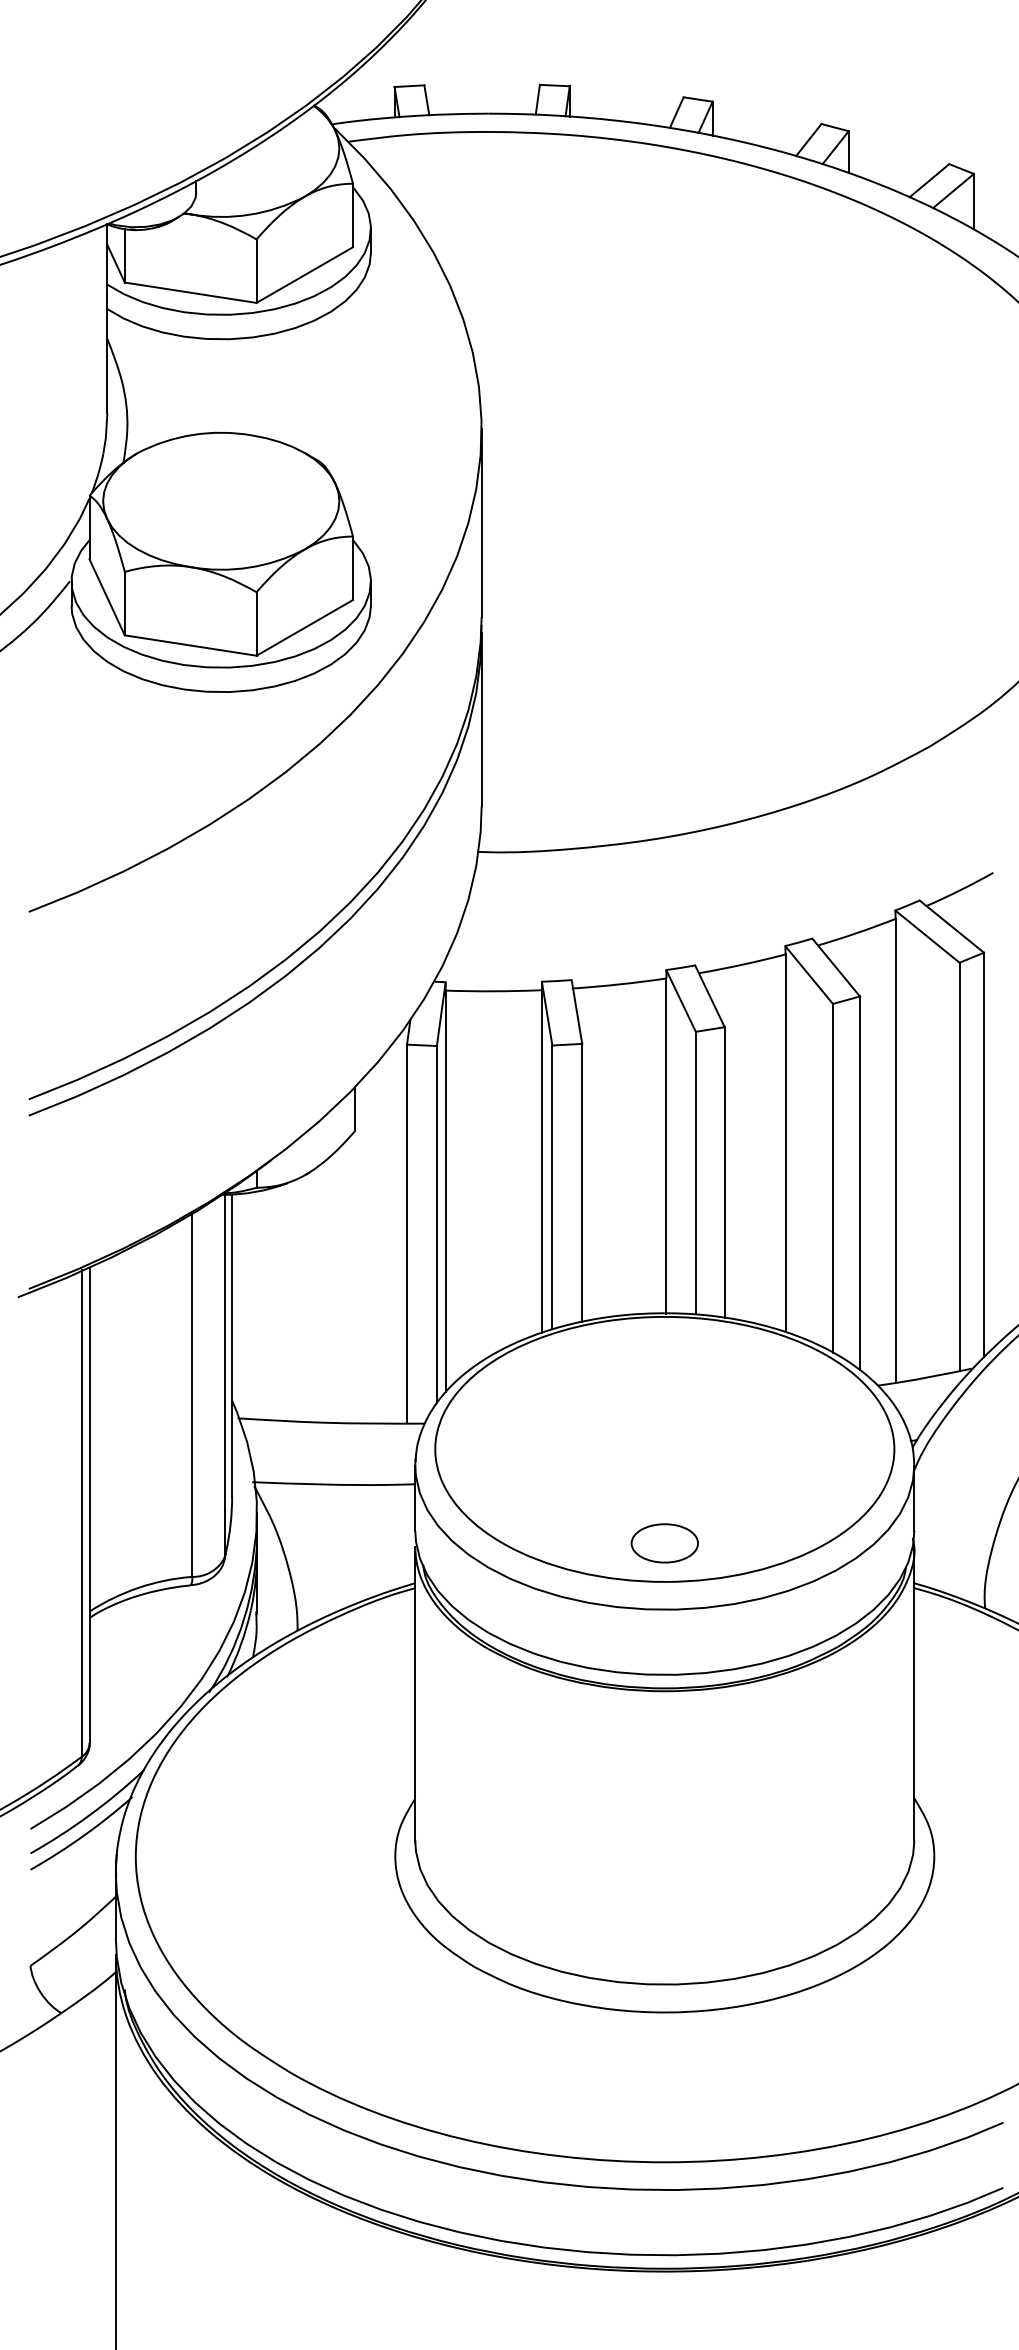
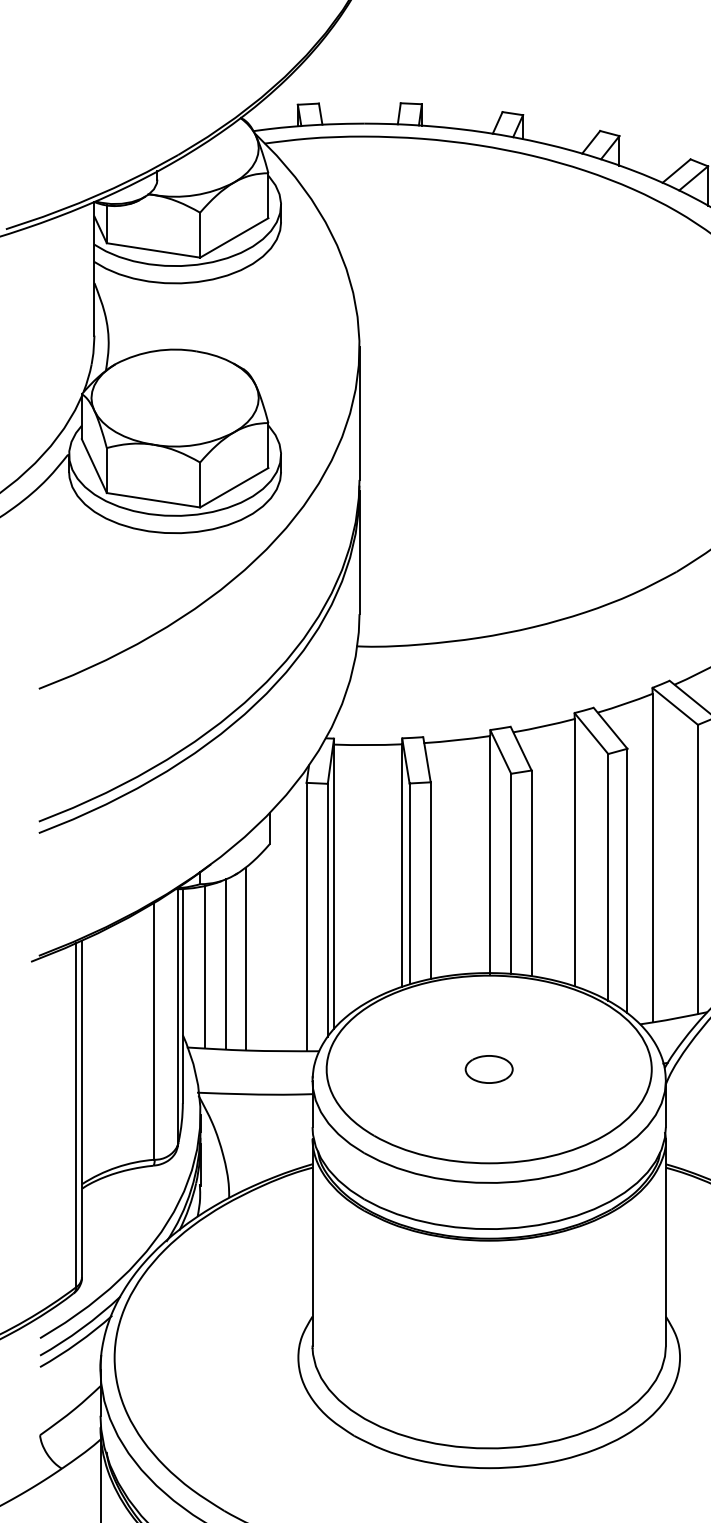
line: (320, 1293) -> (245, 959), added
line: (293, 1301) -> (226, 964), added
line: (264, 1304) -> (205, 966), added
part: (664, 1543) -> (488, 1069), moved

